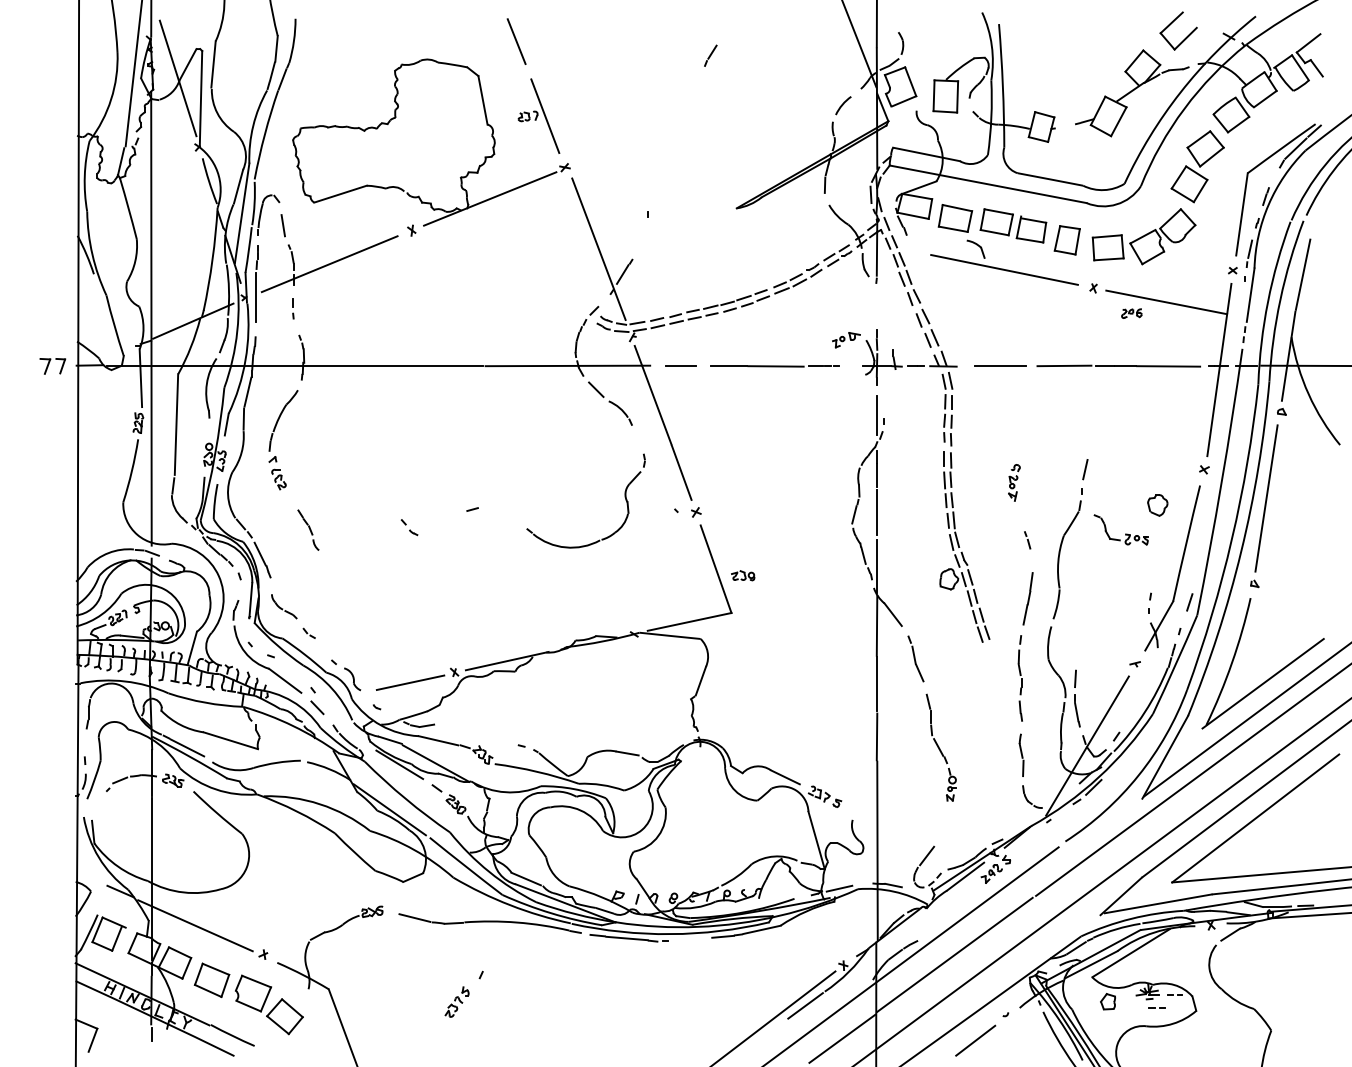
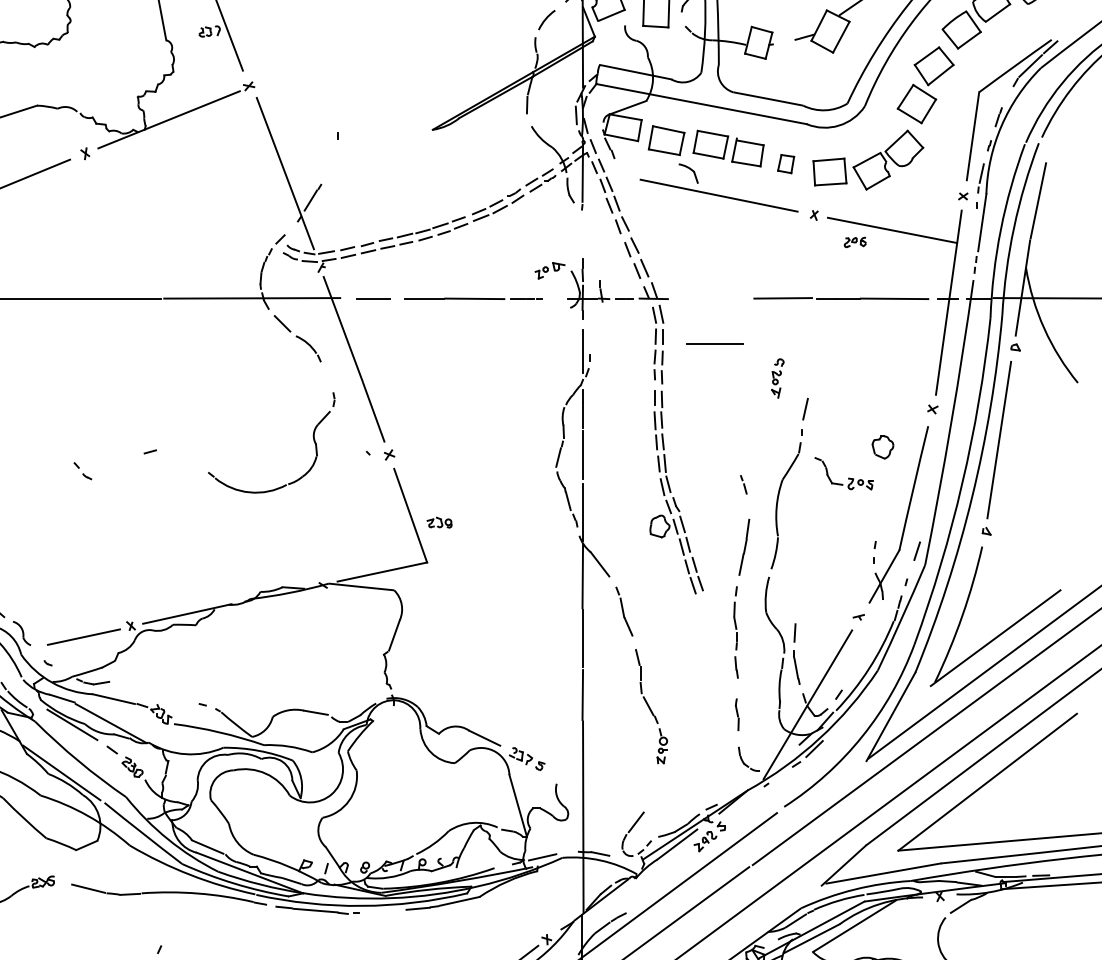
part: (1066, 240) -> (785, 164), size x0.6
line: (1000, 365) -> (714, 342), moved
part: (1014, 482) -> (777, 378), moved
part: (1021, 754) -> (737, 713), size x0.7

